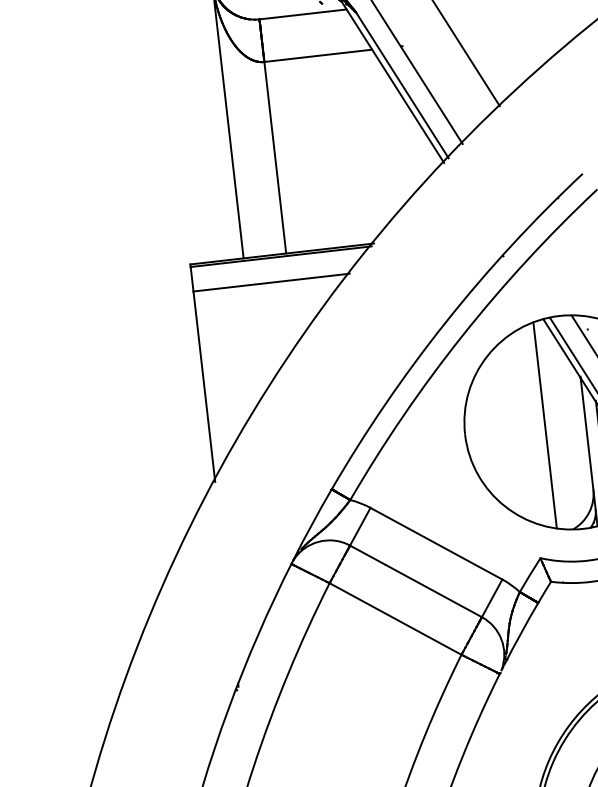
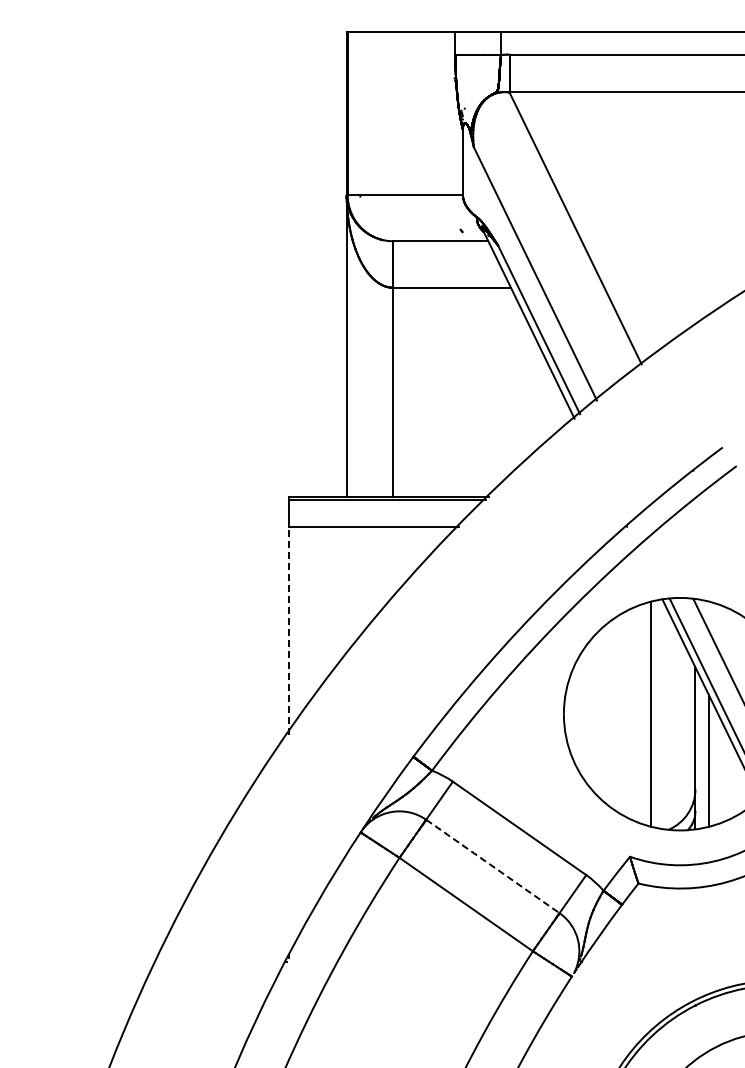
line: (204, 386) -> (288, 630), solid -> dashed
line: (416, 581) -> (493, 866), solid -> dashed

